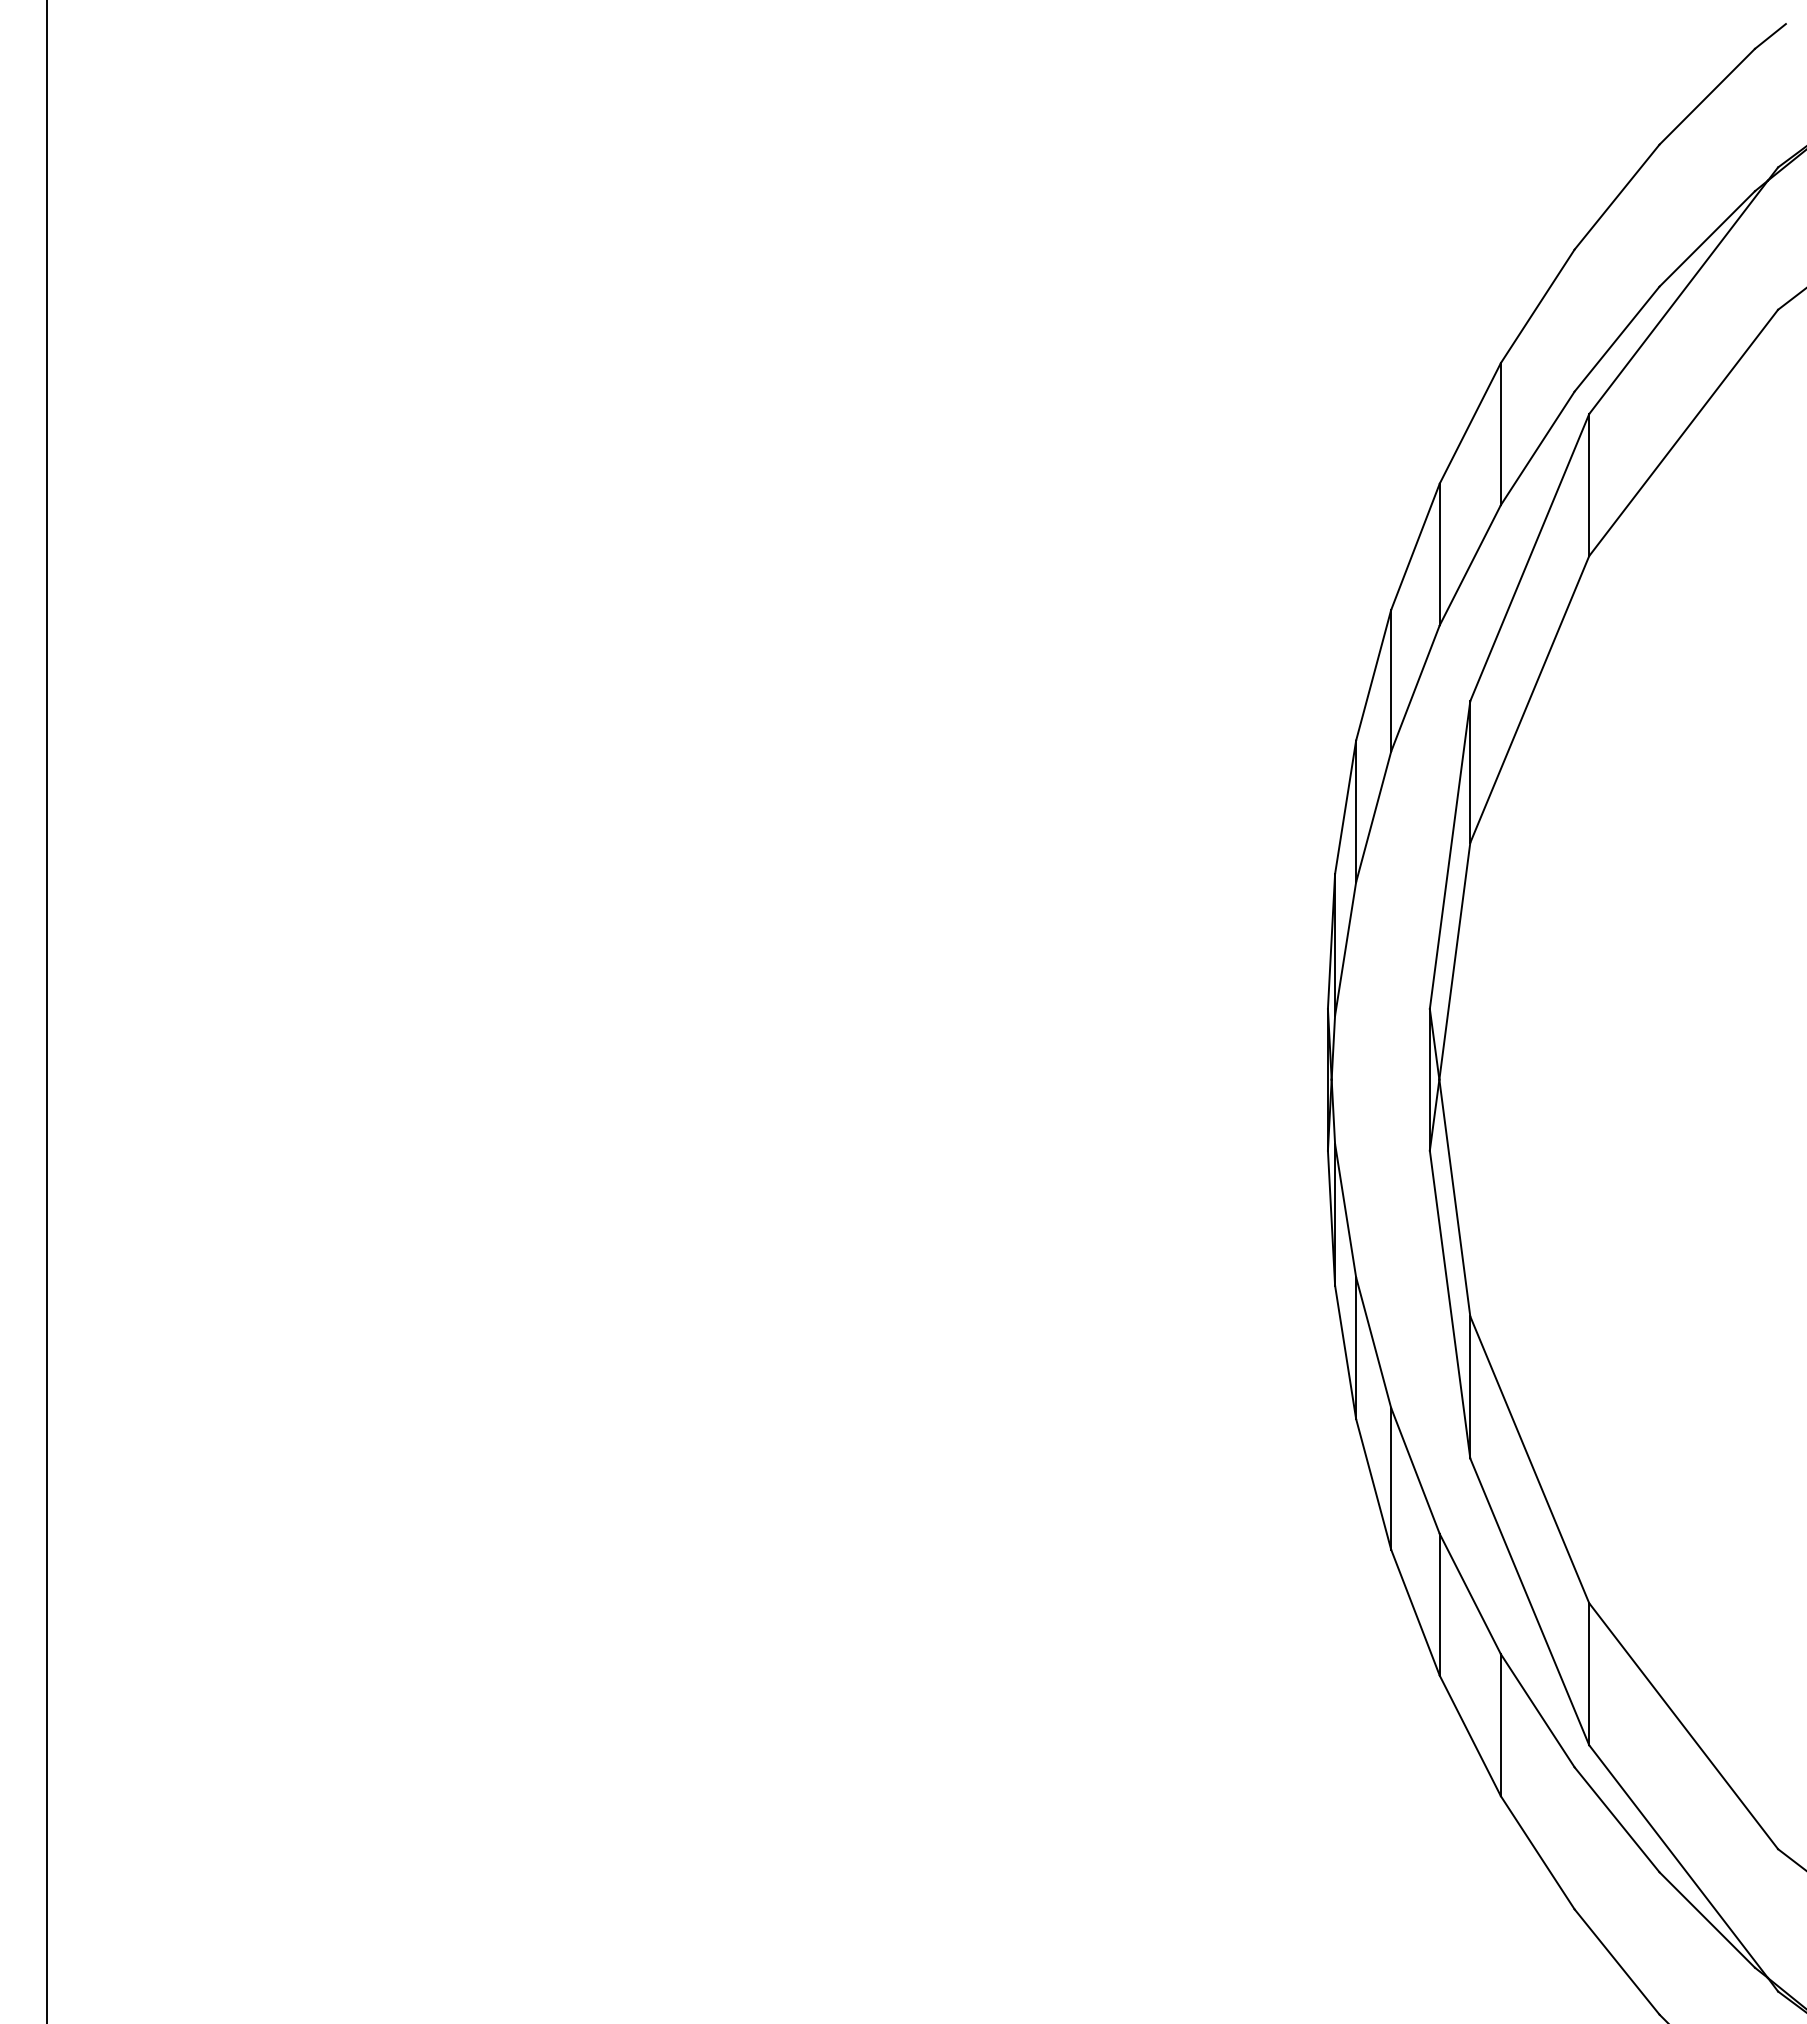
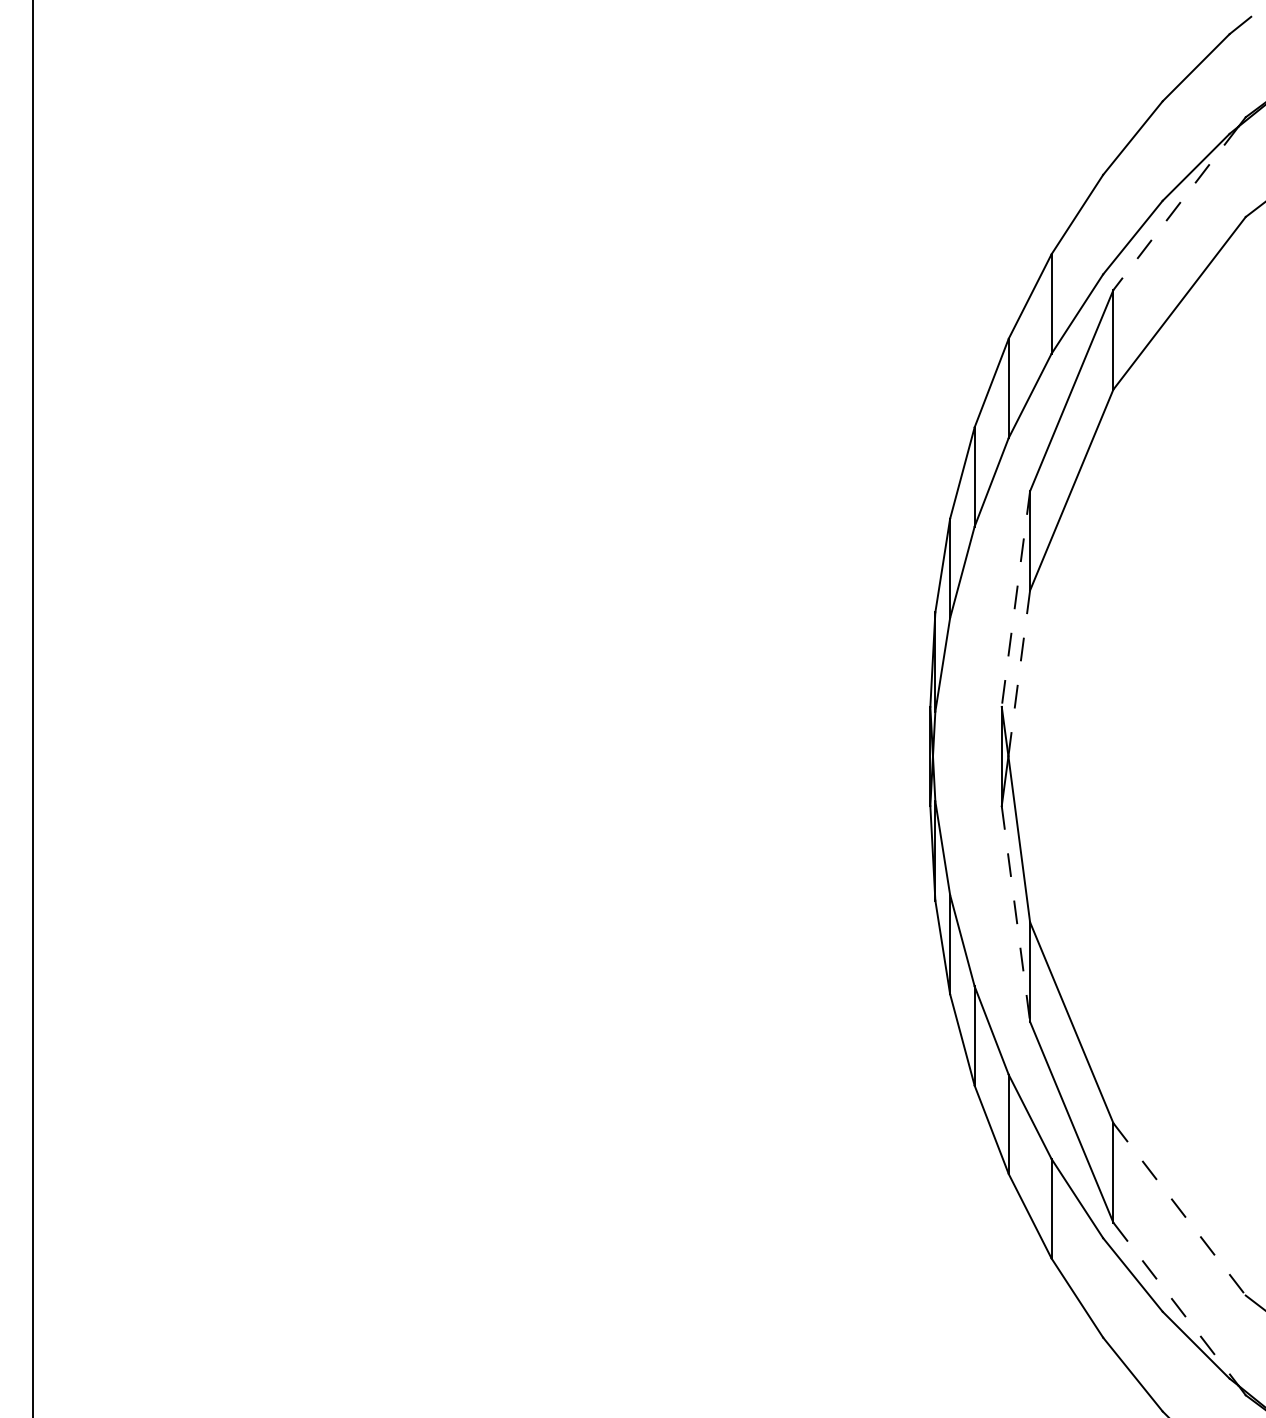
line: (1678, 297) -> (1175, 208), solid -> dashed
line: (1450, 855) -> (1016, 599), solid -> dashed
line: (1454, 961) -> (1019, 673), solid -> dashed
line: (1450, 1305) -> (1016, 914), solid -> dashed
line: (1683, 1726) -> (1179, 1209), solid -> dashed
line: (1678, 1861) -> (1175, 1304), solid -> dashed

